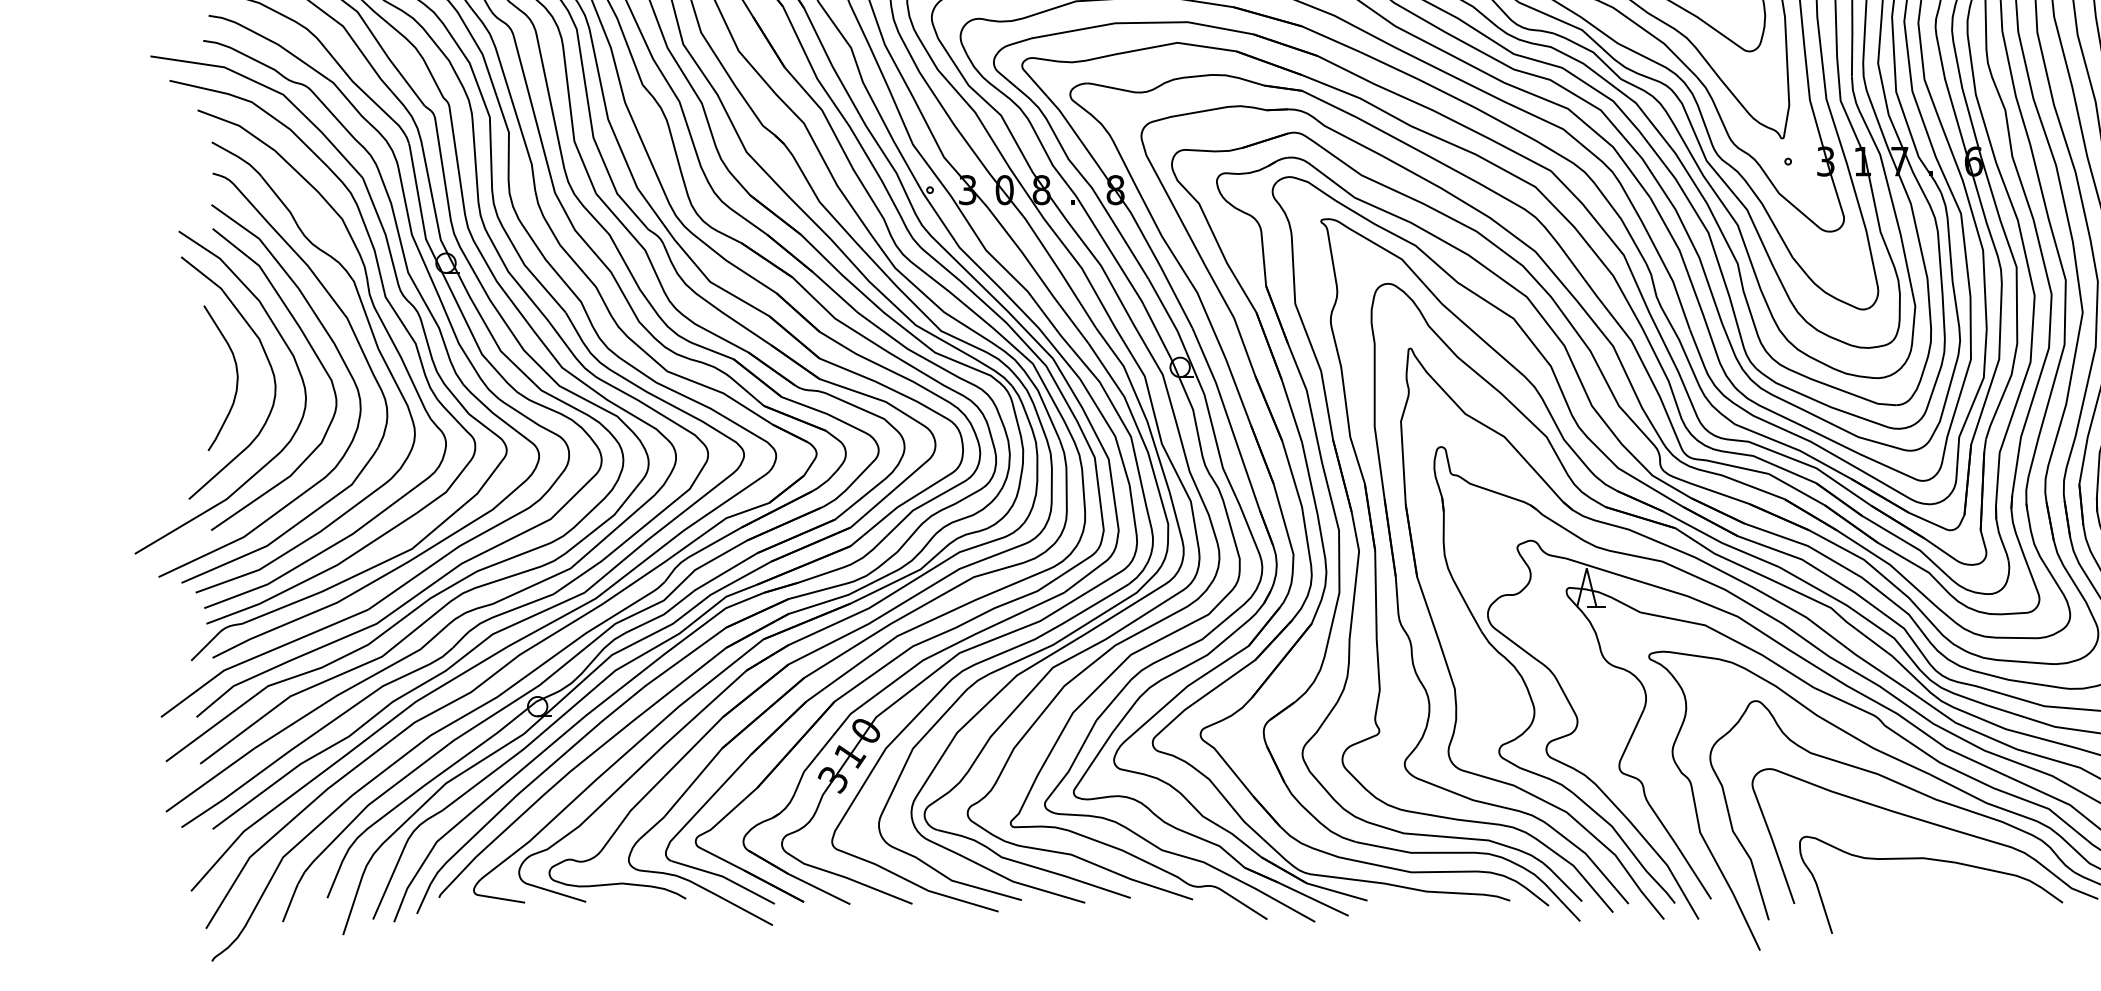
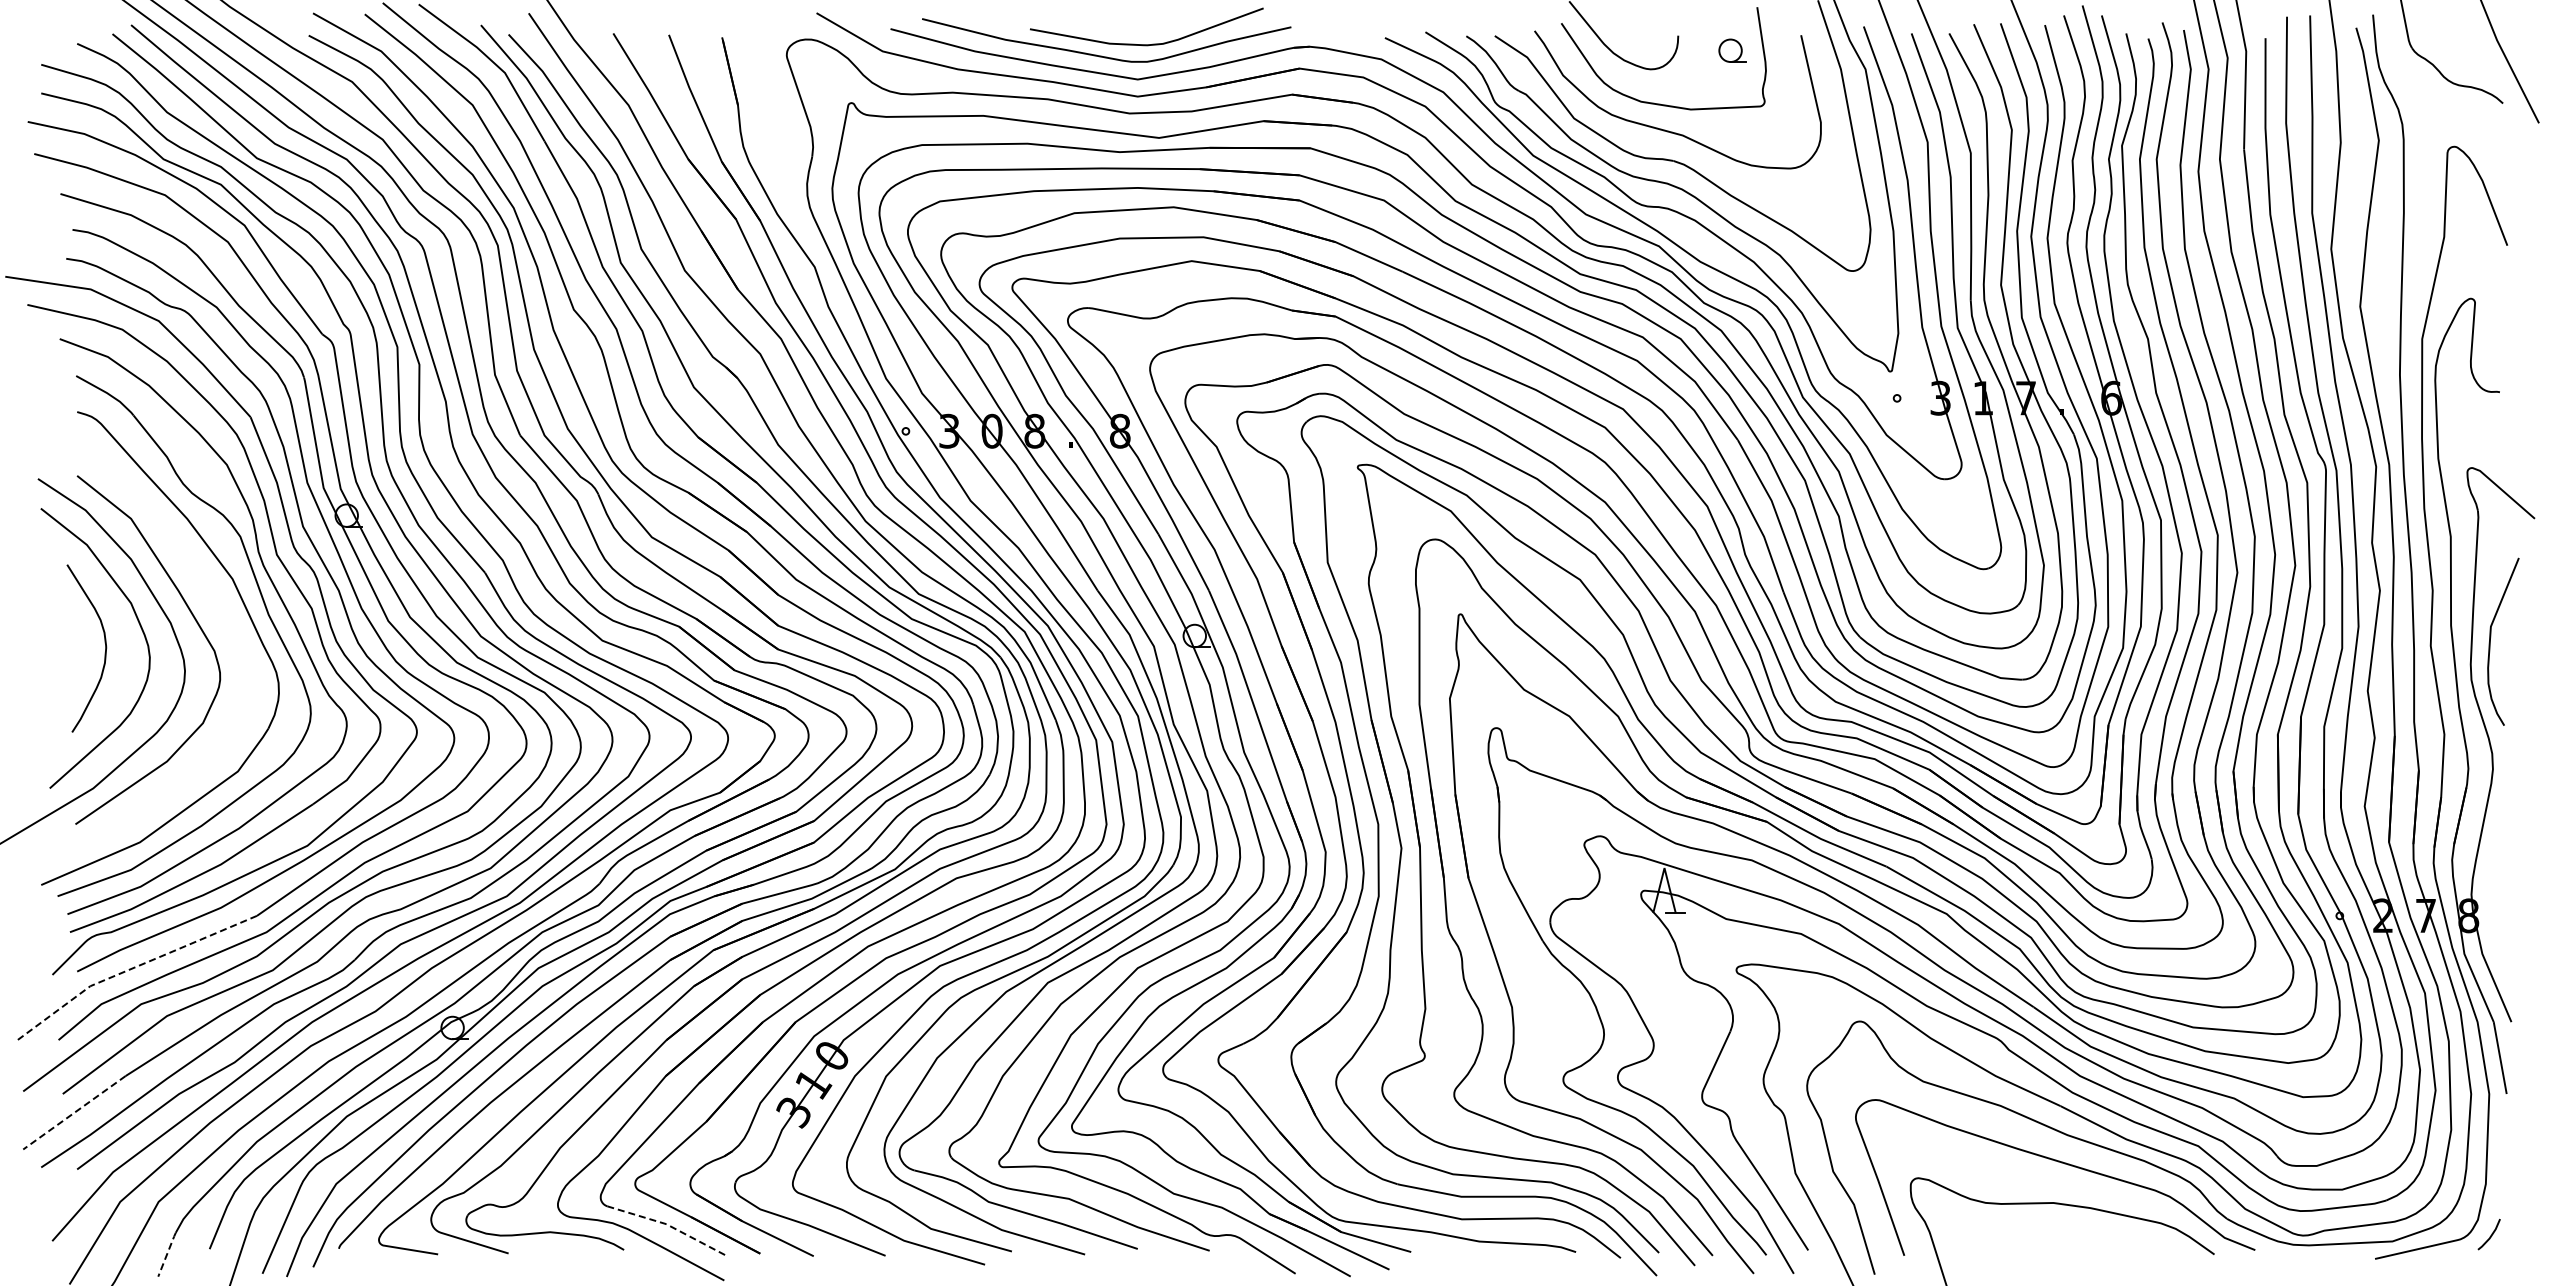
curve: (336, 350) -> (220, 616), removed
line: (259, 655) -> (131, 968), solid -> dashed
line: (210, 779) -> (74, 1112), solid -> dashed
line: (724, 877) -> (668, 1225), solid -> dashed
line: (290, 901) -> (167, 1253), solid -> dashed

